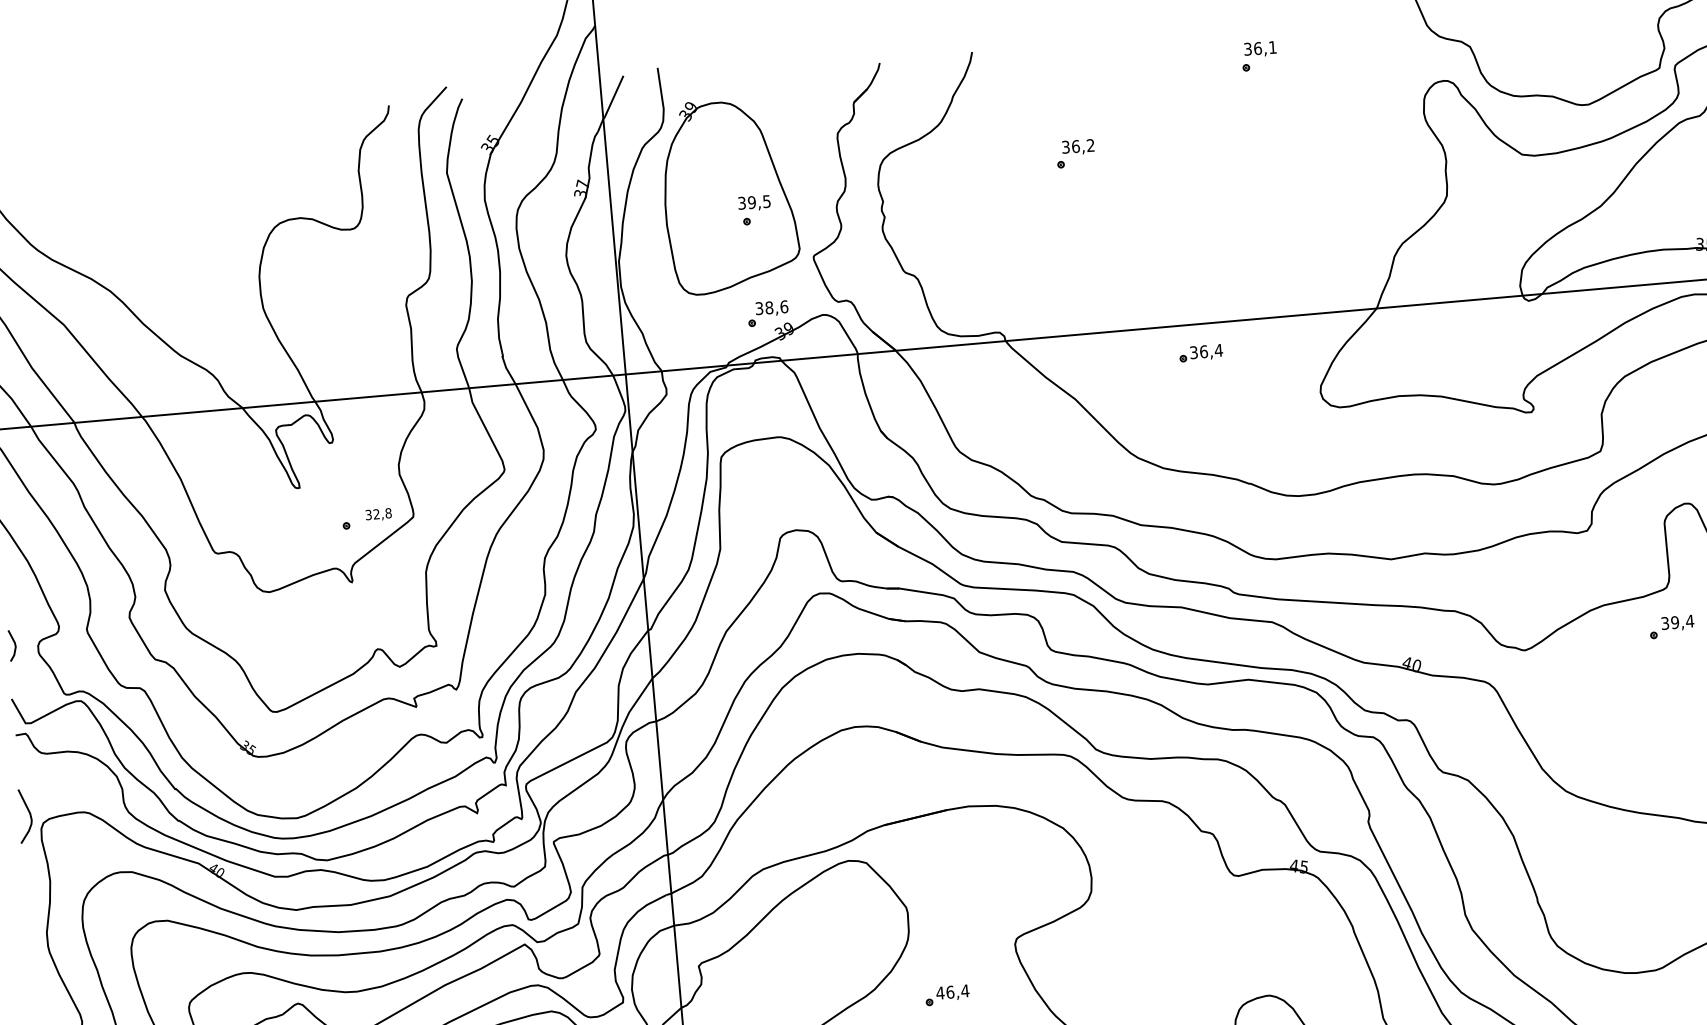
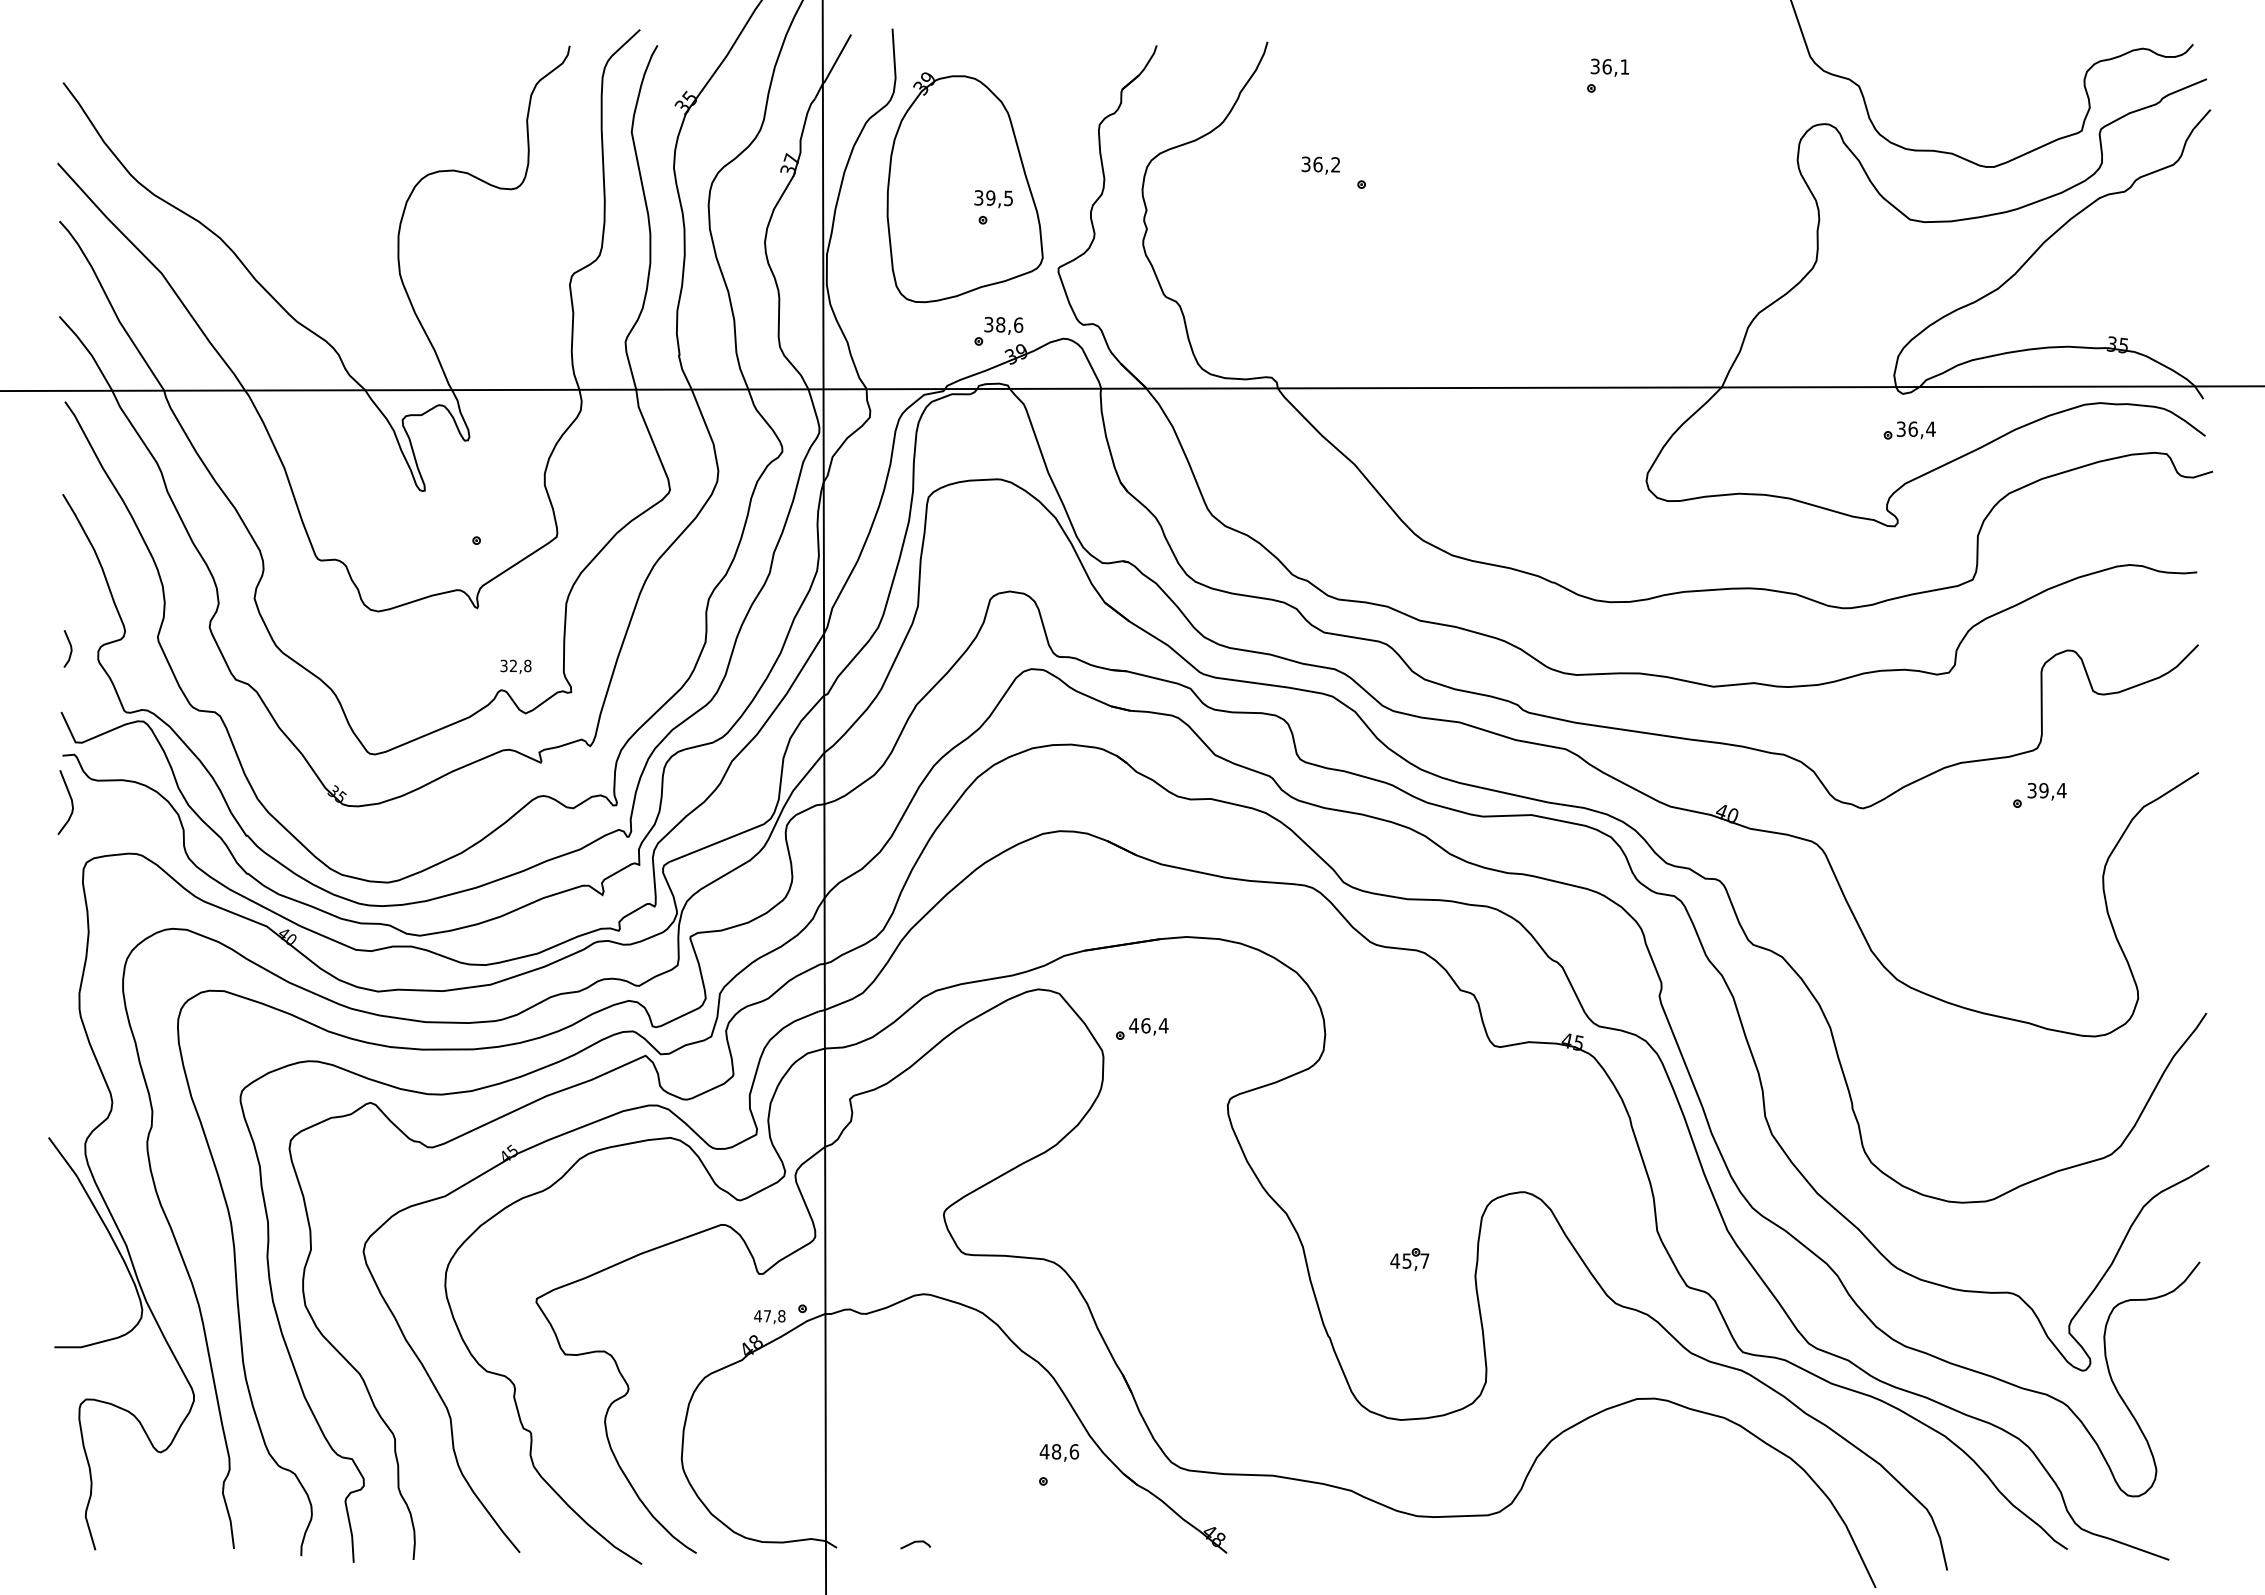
text: (1078, 147) -> (1320, 165), moved
part: (1200, 353) -> (1909, 430), moved
text: (378, 514) -> (515, 666), moved
curve: (29, 813) -> (70, 799), moved
part: (947, 994) -> (1142, 1028), moved

